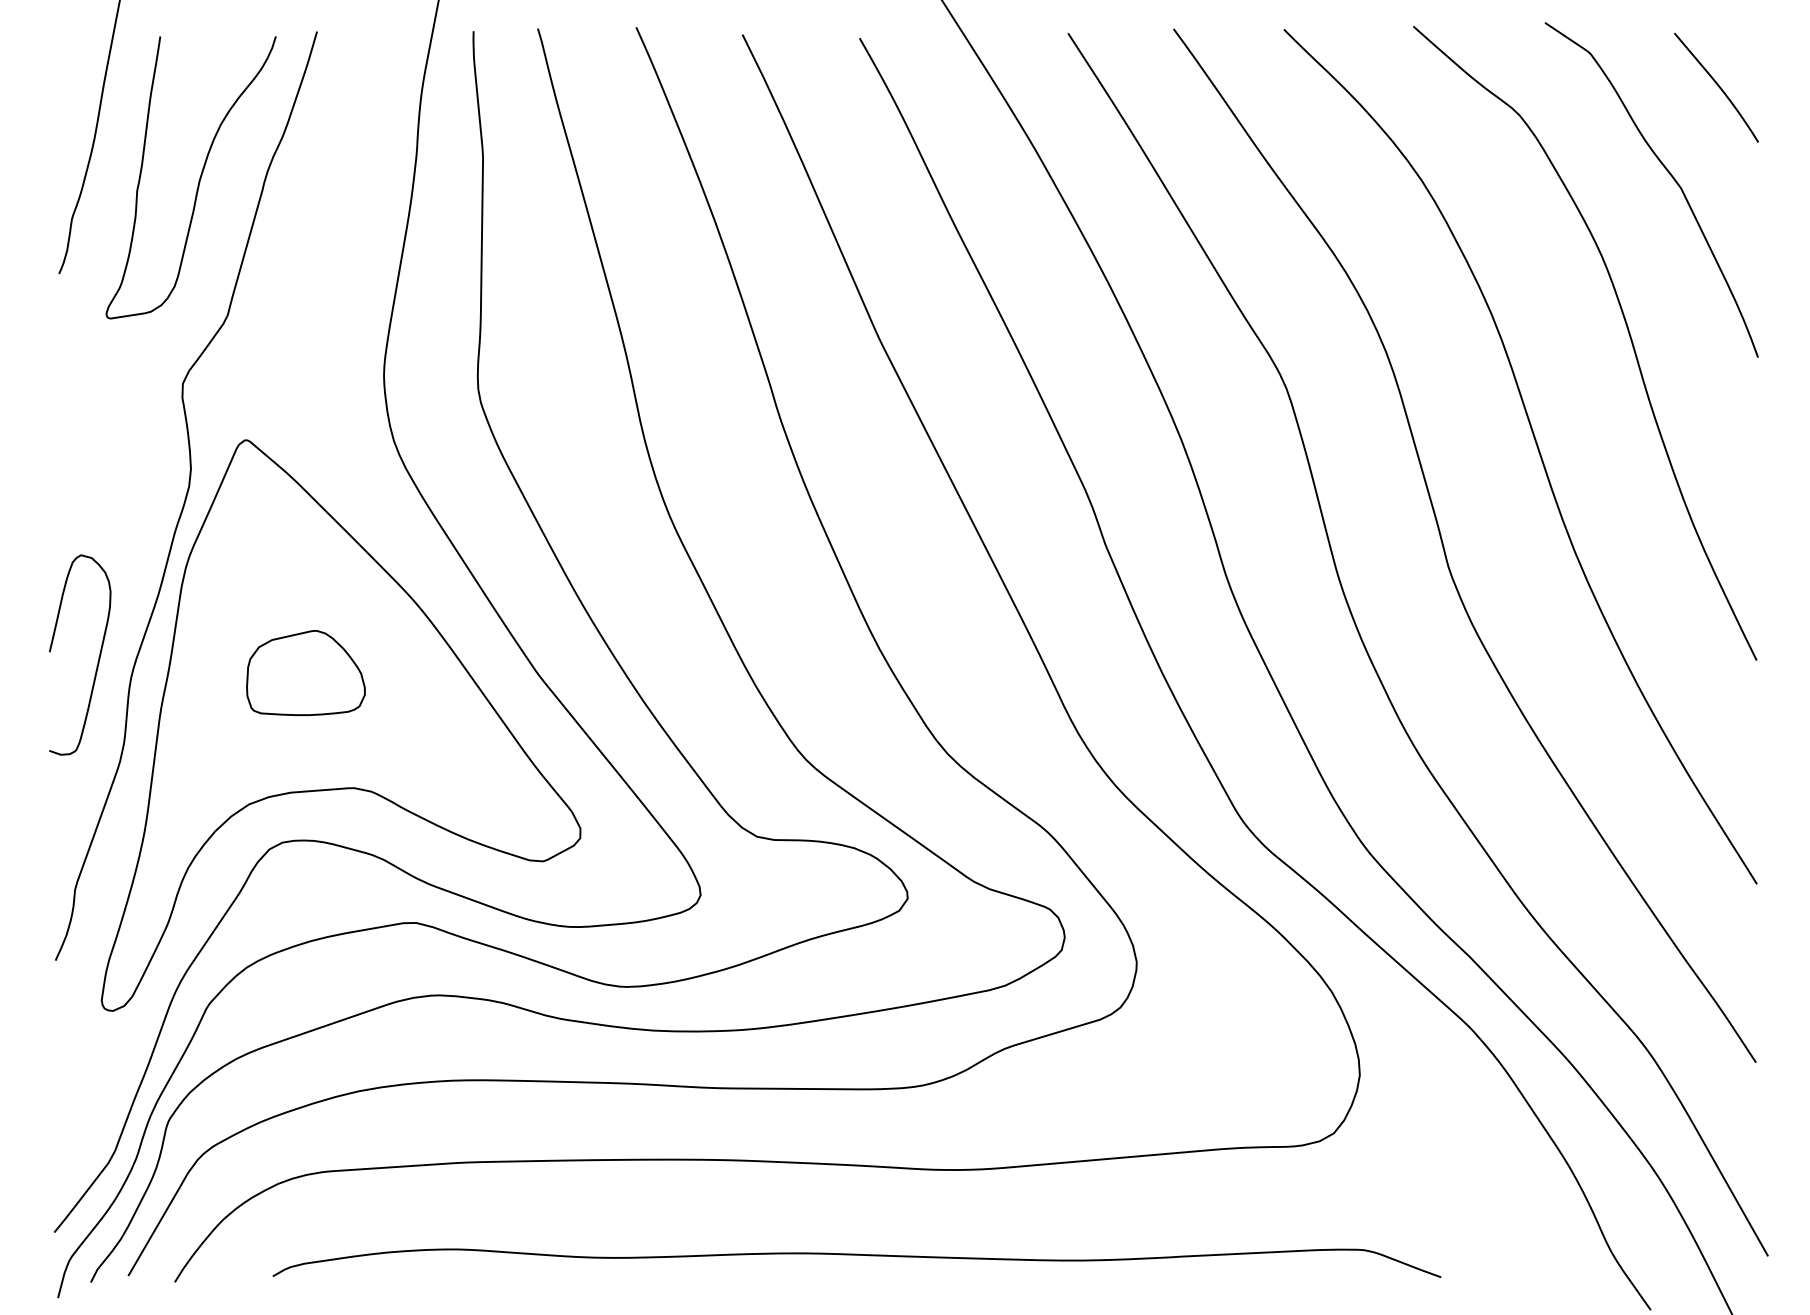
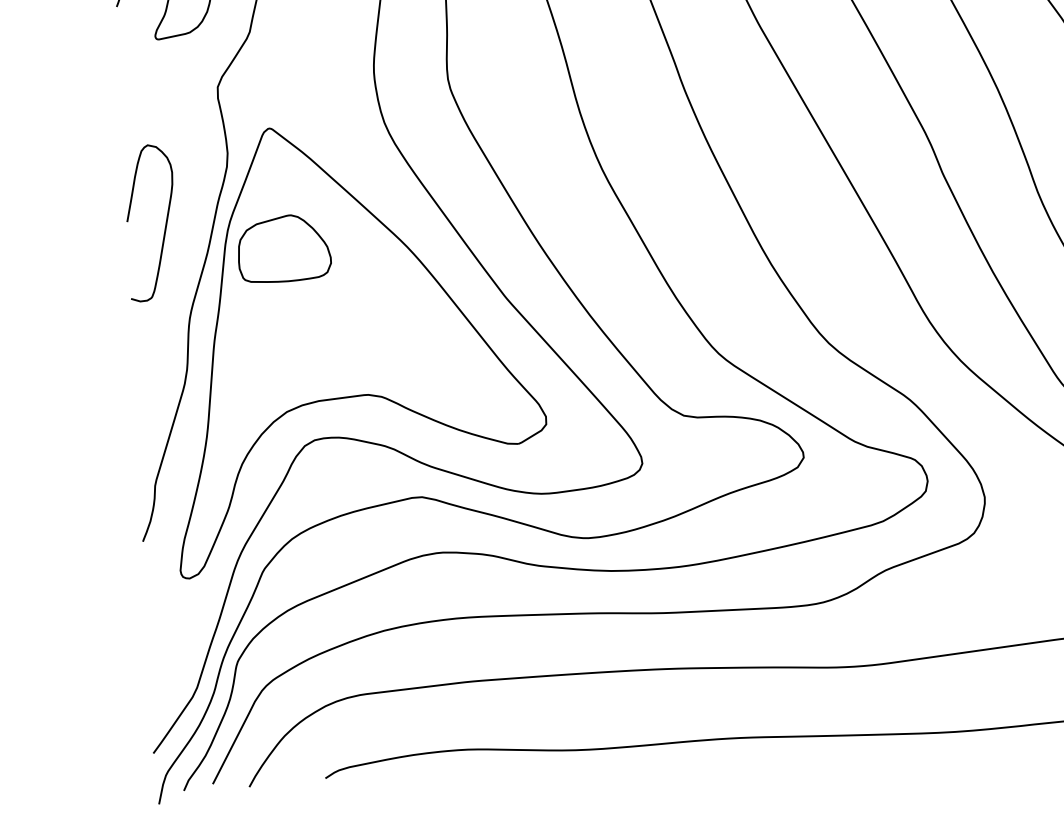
curve: (98, 657) -> (165, 224), moved
part: (305, 672) -> (283, 248), moved

